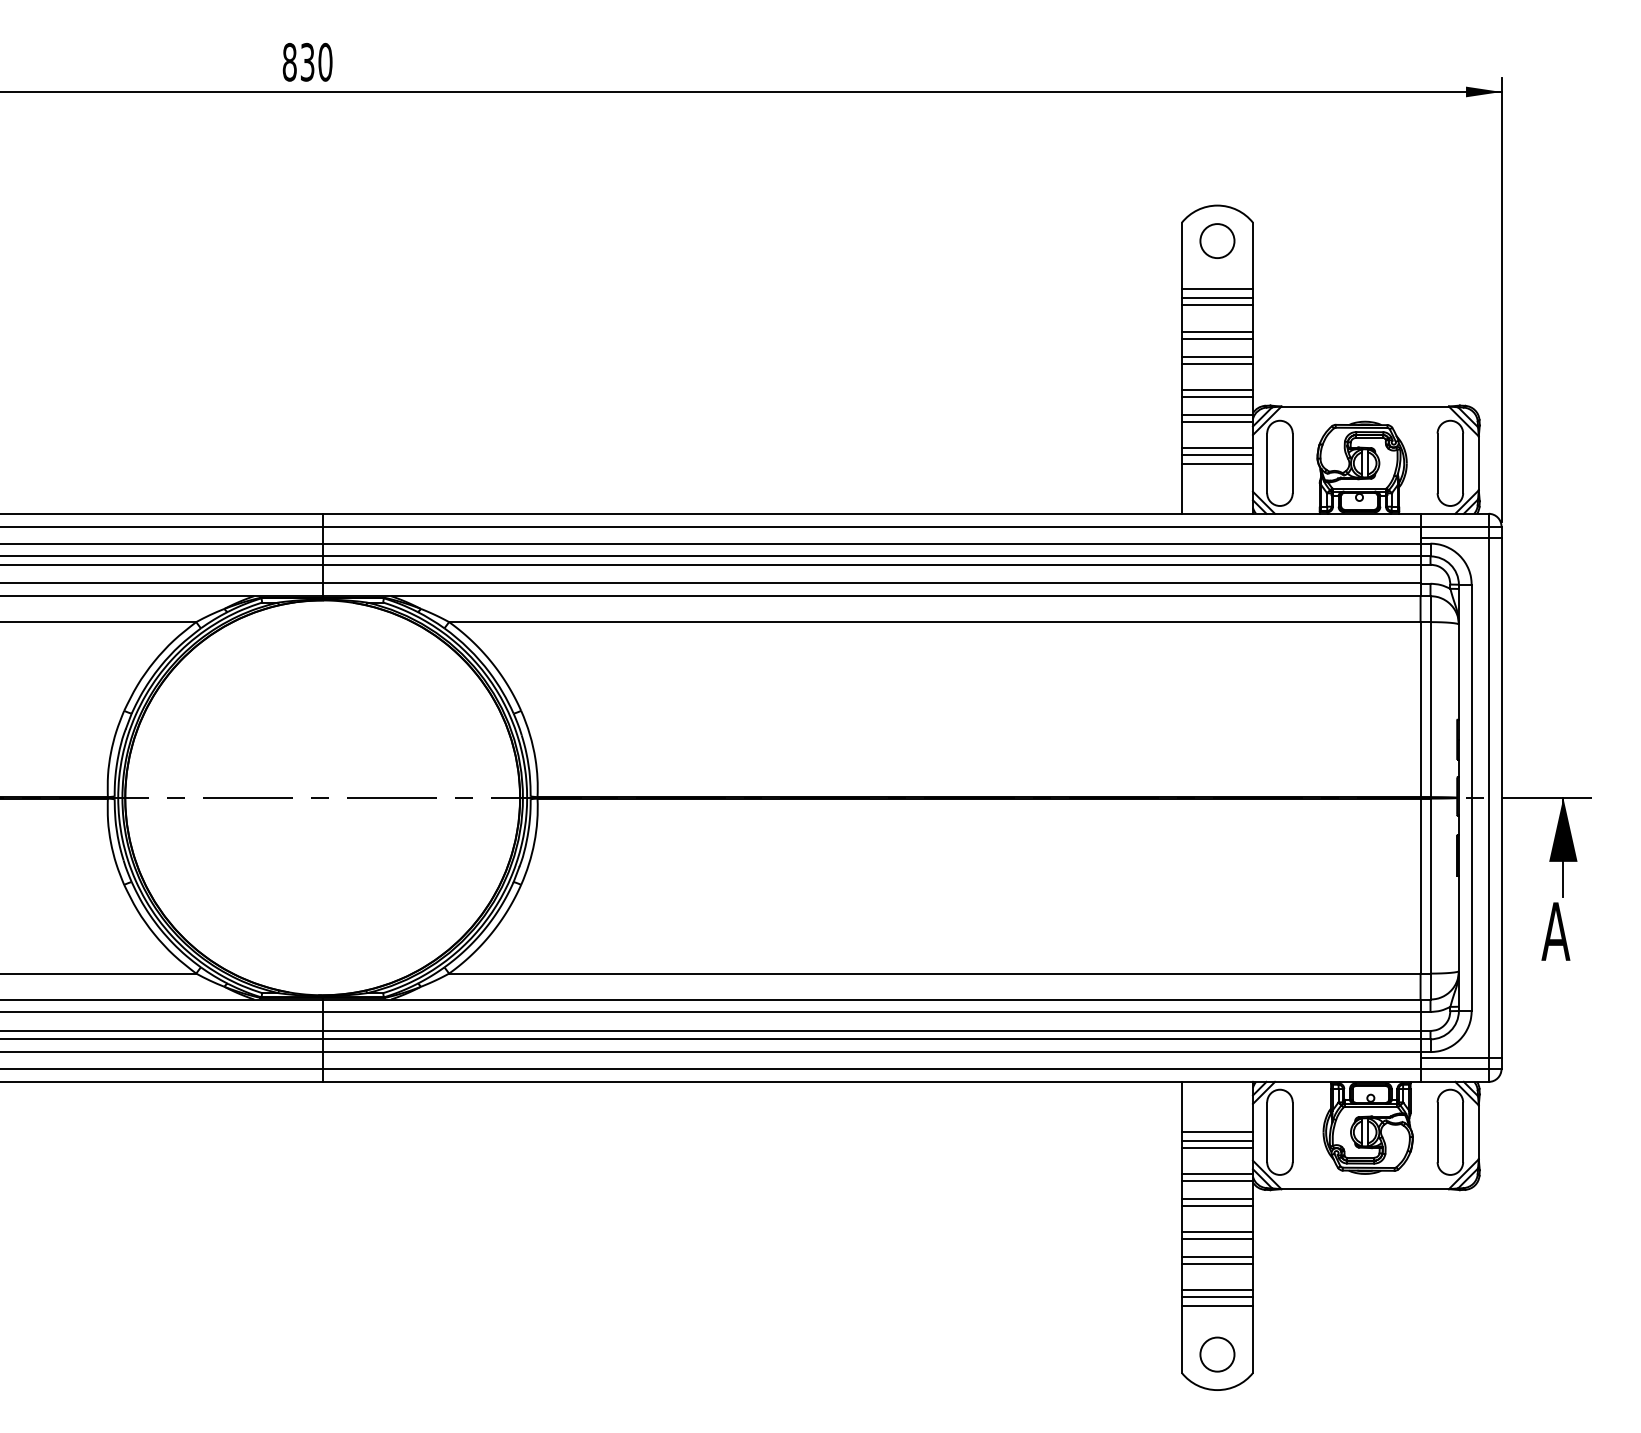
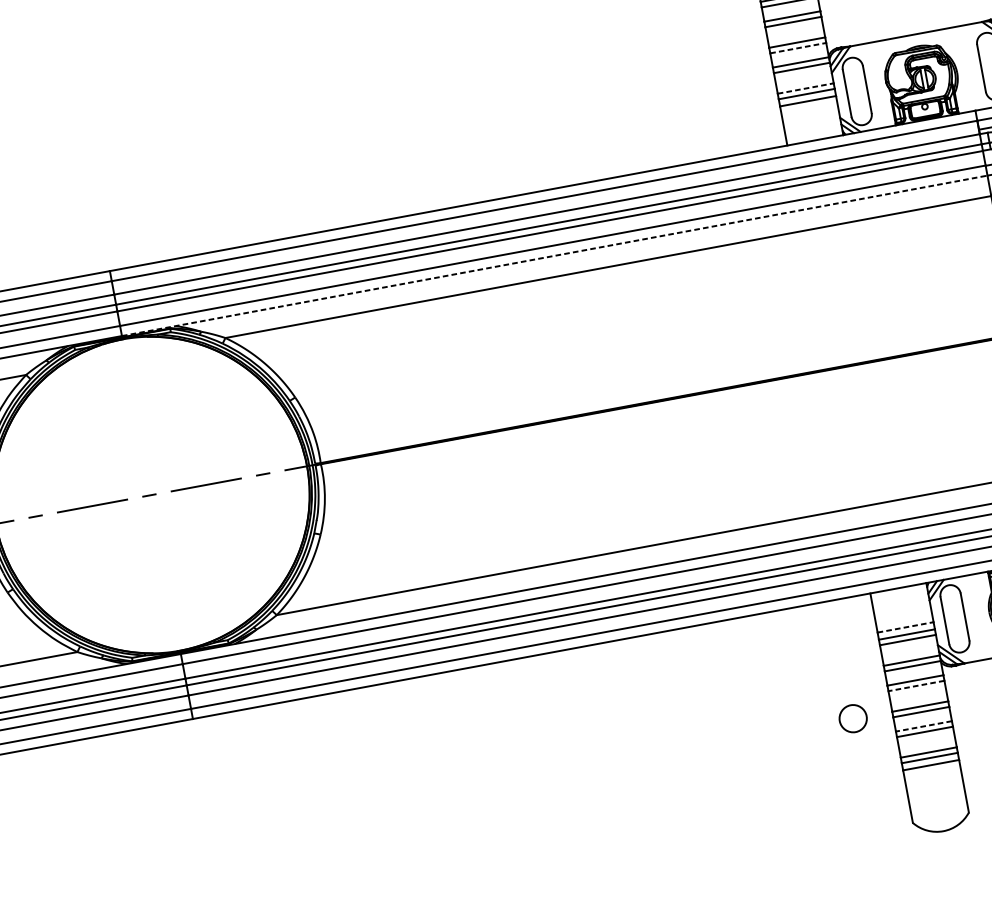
line: (1217, 396) -> (798, 47), solid -> dashed
line: (1217, 448) -> (805, 88), solid -> dashed
line: (871, 596) -> (554, 256), solid -> dashed
line: (1217, 1131) -> (905, 627), solid -> dashed
line: (1217, 1205) -> (916, 685), solid -> dashed
line: (1217, 1257) -> (924, 726), solid -> dashed
circle: (1217, 1354) -> (853, 718), moved

